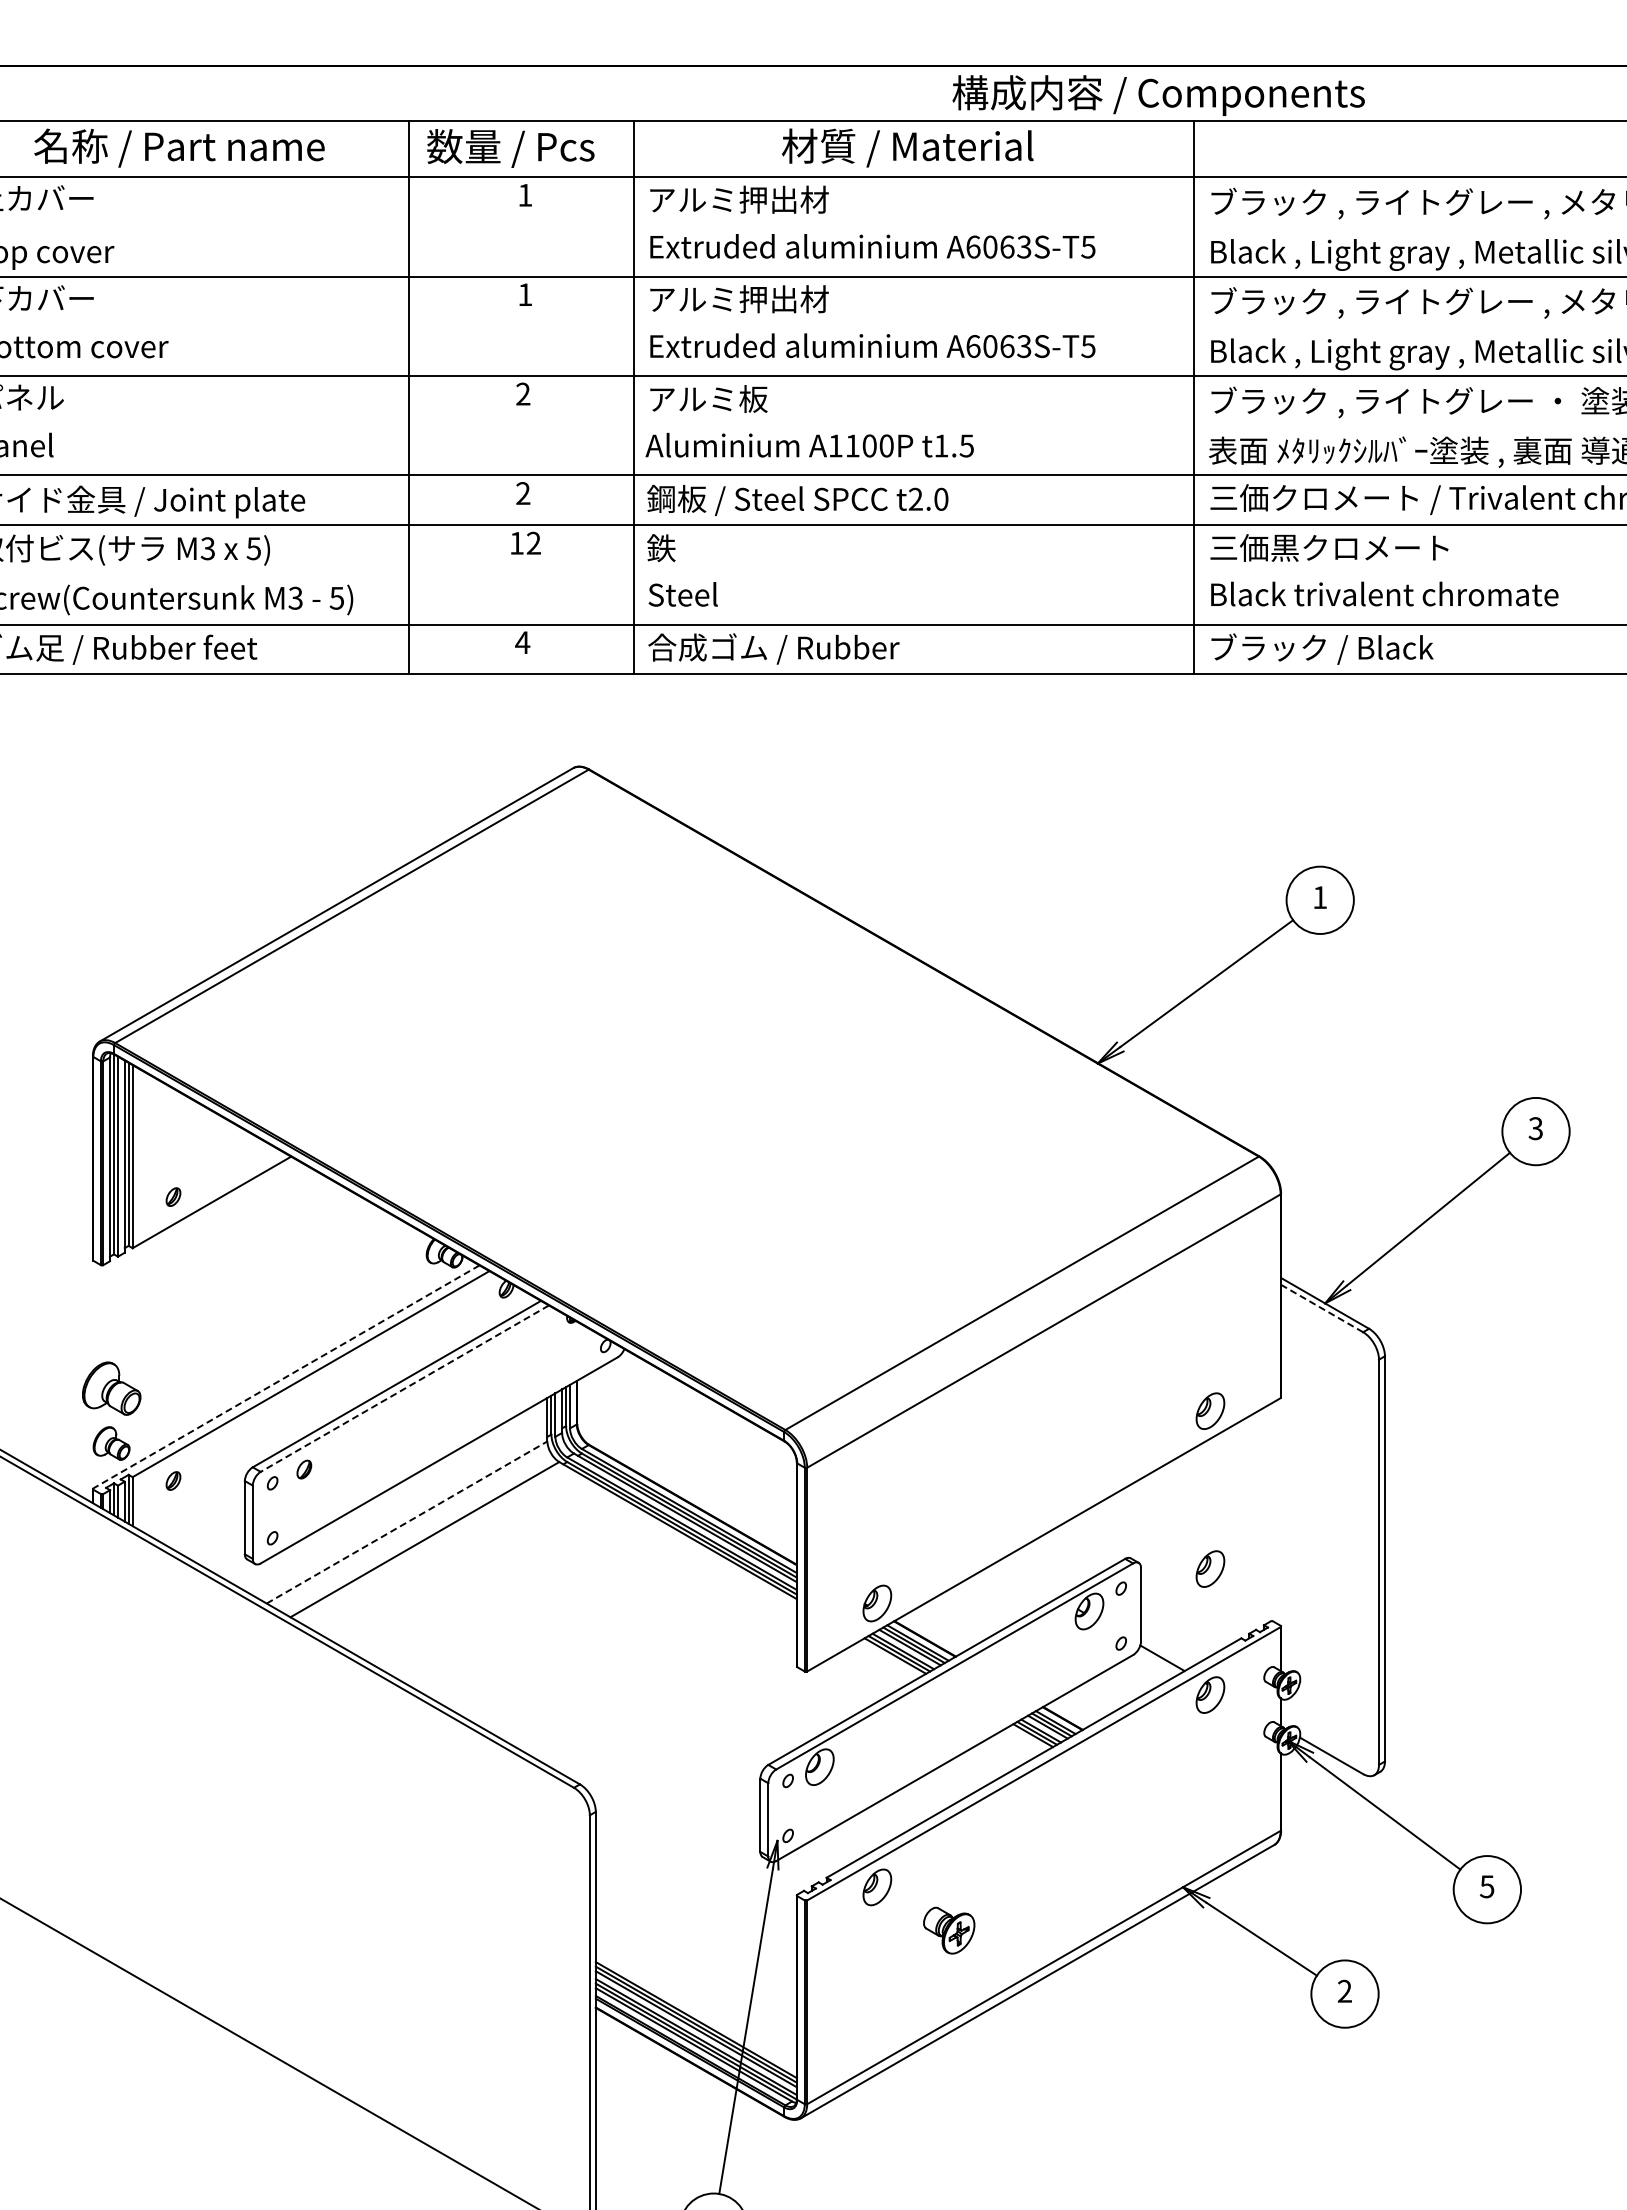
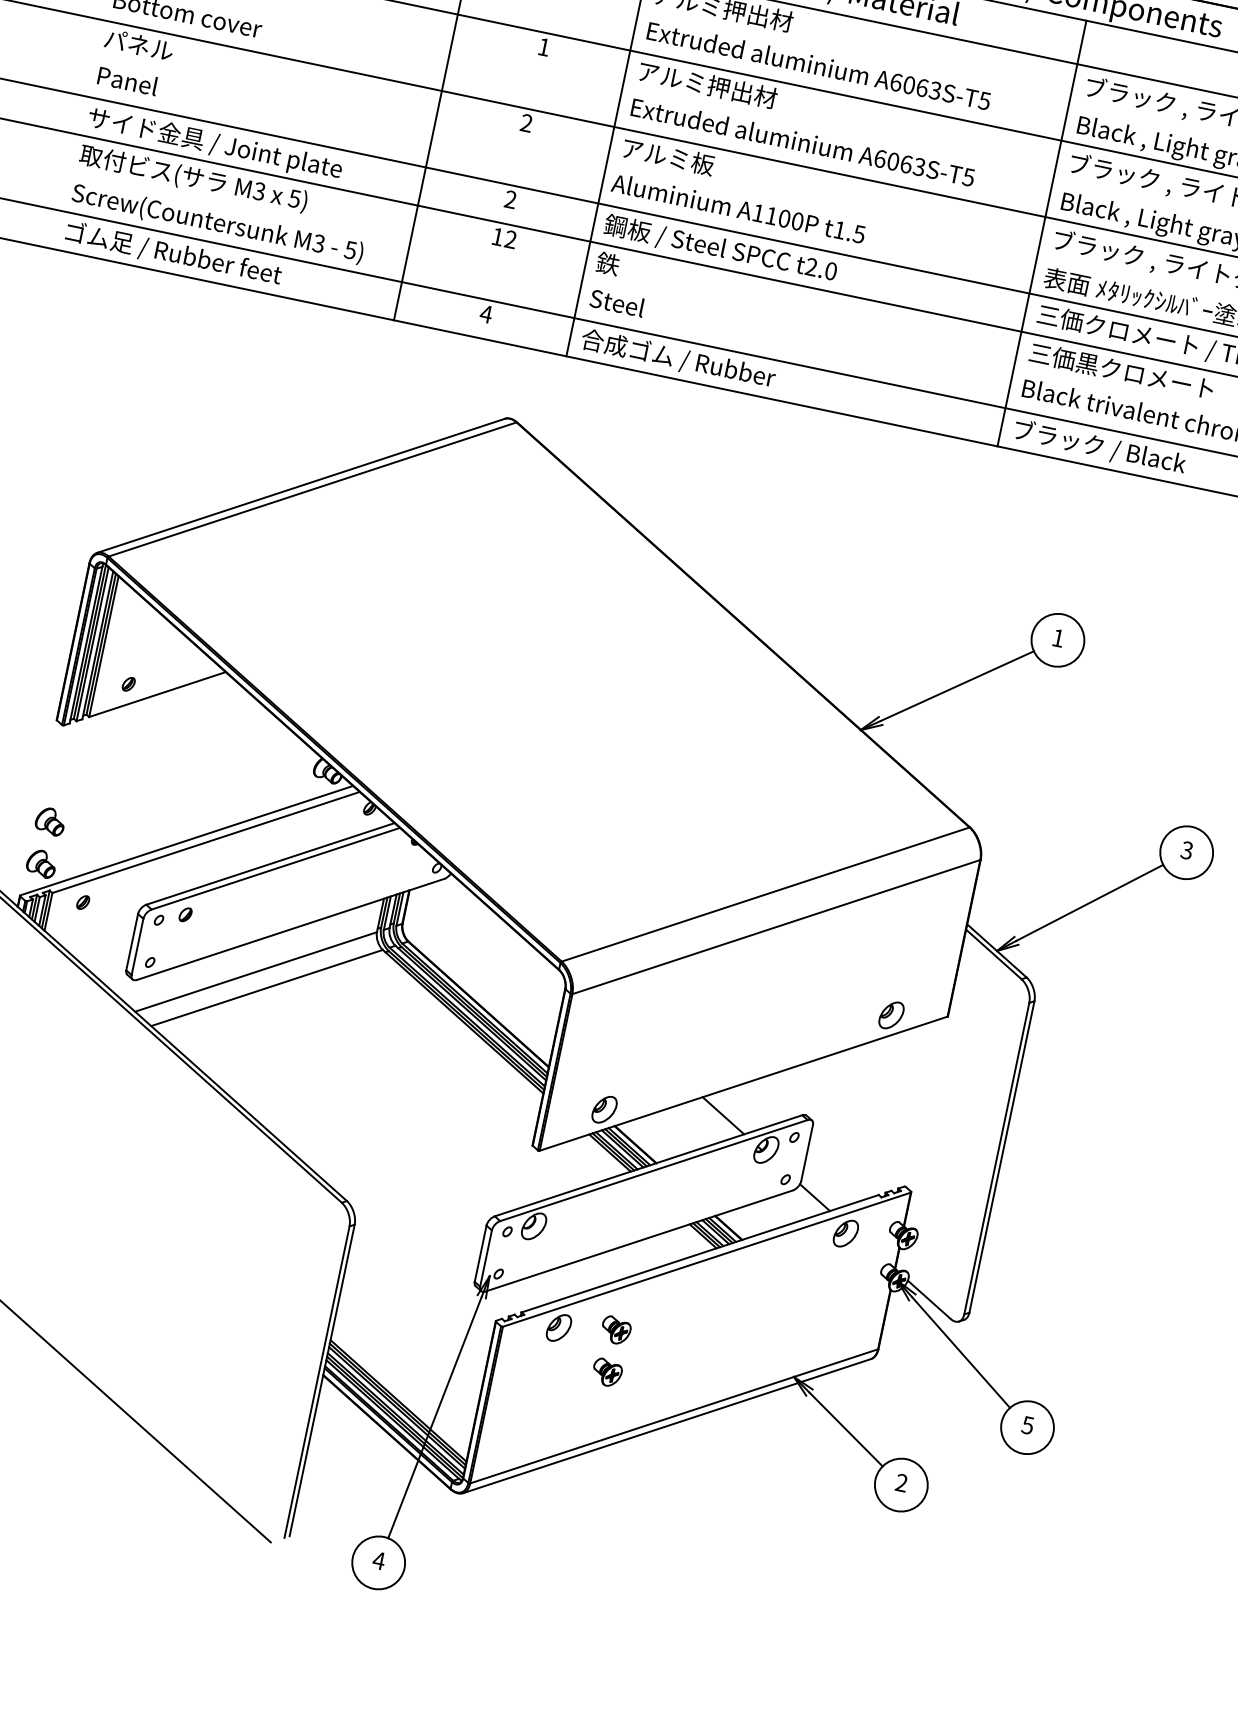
line: (1321, 1308) -> (993, 954), dashed -> solid
line: (286, 1376) -> (186, 840), dashed -> solid
part: (111, 1388) -> (50, 821), size x0.62
line: (404, 1388) -> (275, 868), dashed -> solid
line: (407, 1522) -> (256, 972), dashed -> solid
part: (1210, 1568) -> (866, 1136), removed
line: (1026, 1579) -> (723, 1115), added
part: (948, 1875) -> (615, 1330), added
part: (948, 1930) -> (606, 1372), size x0.71

